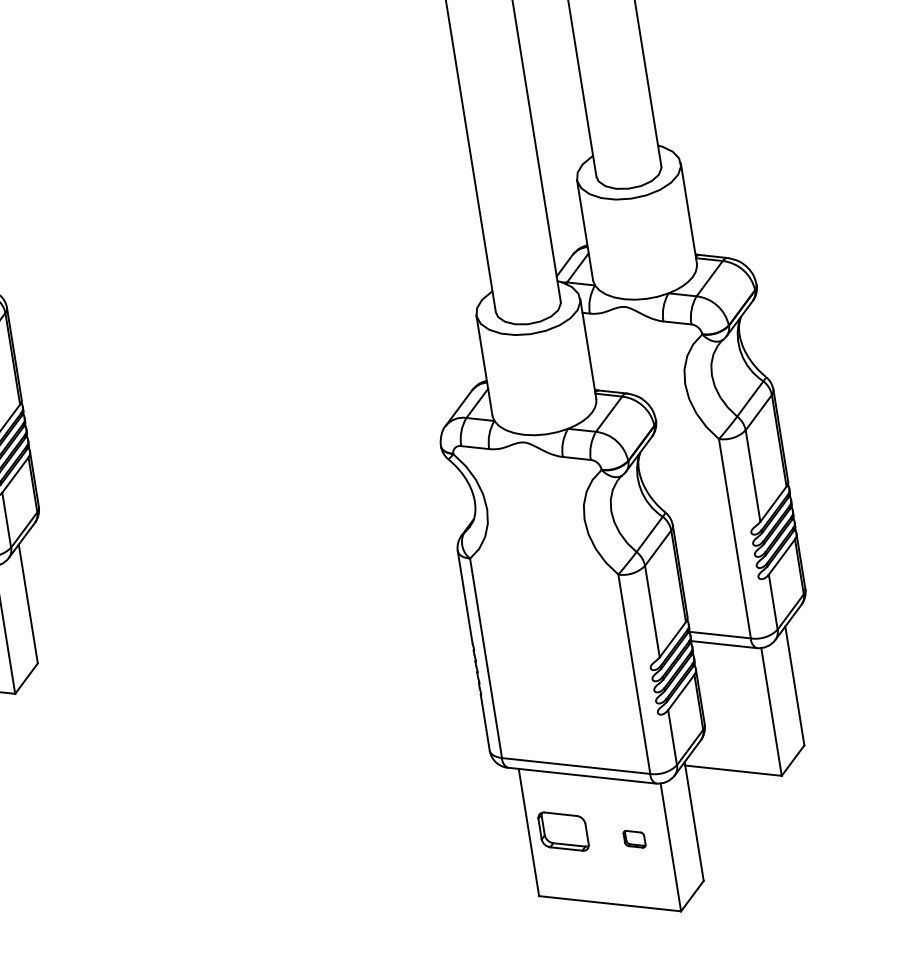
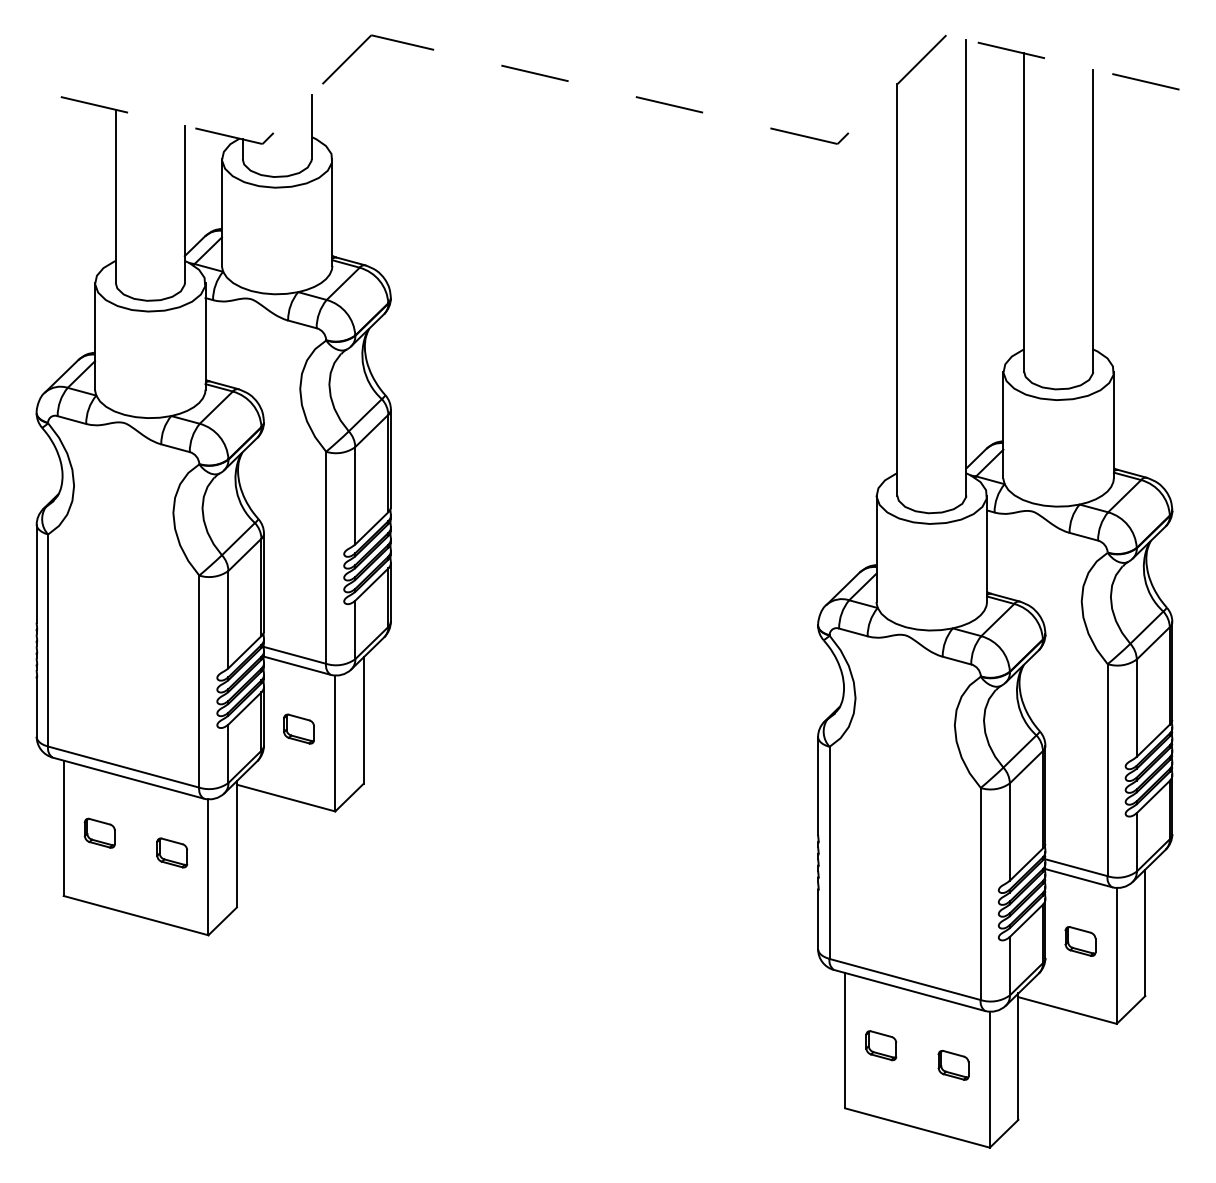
part: (735, 703) -> (1080, 941), added
part: (563, 831) -> (881, 1045), size x0.62
part: (634, 838) -> (953, 1064), size x1.43

